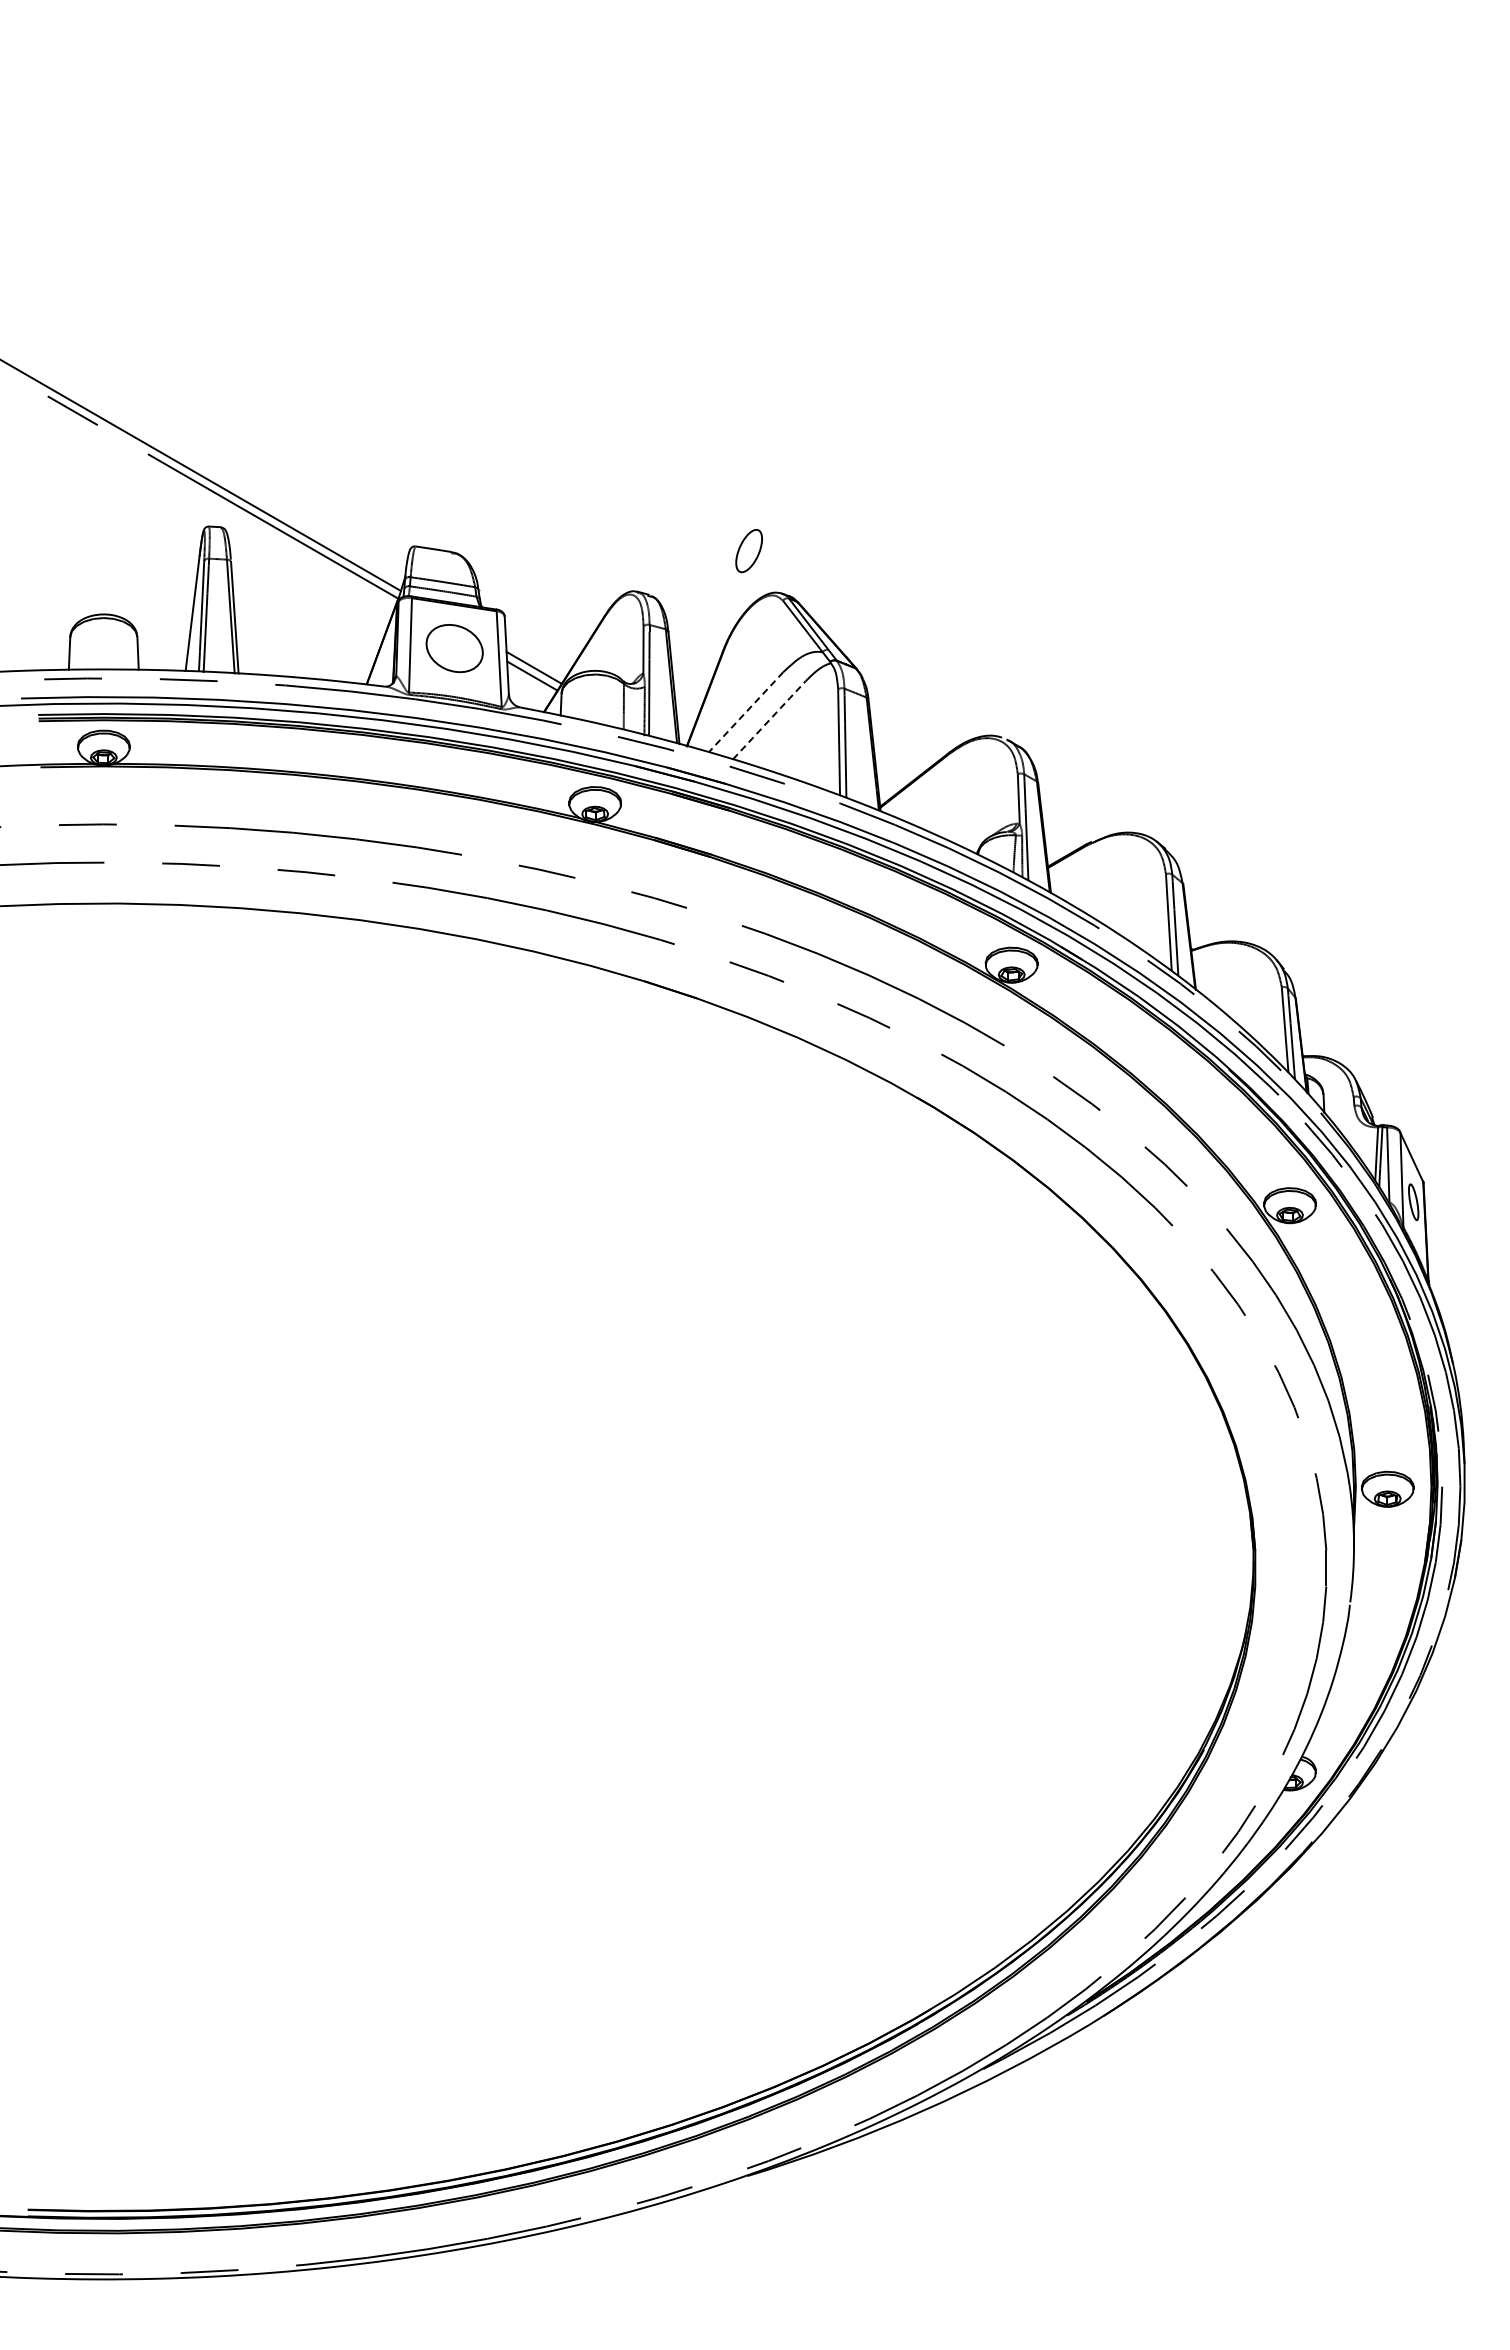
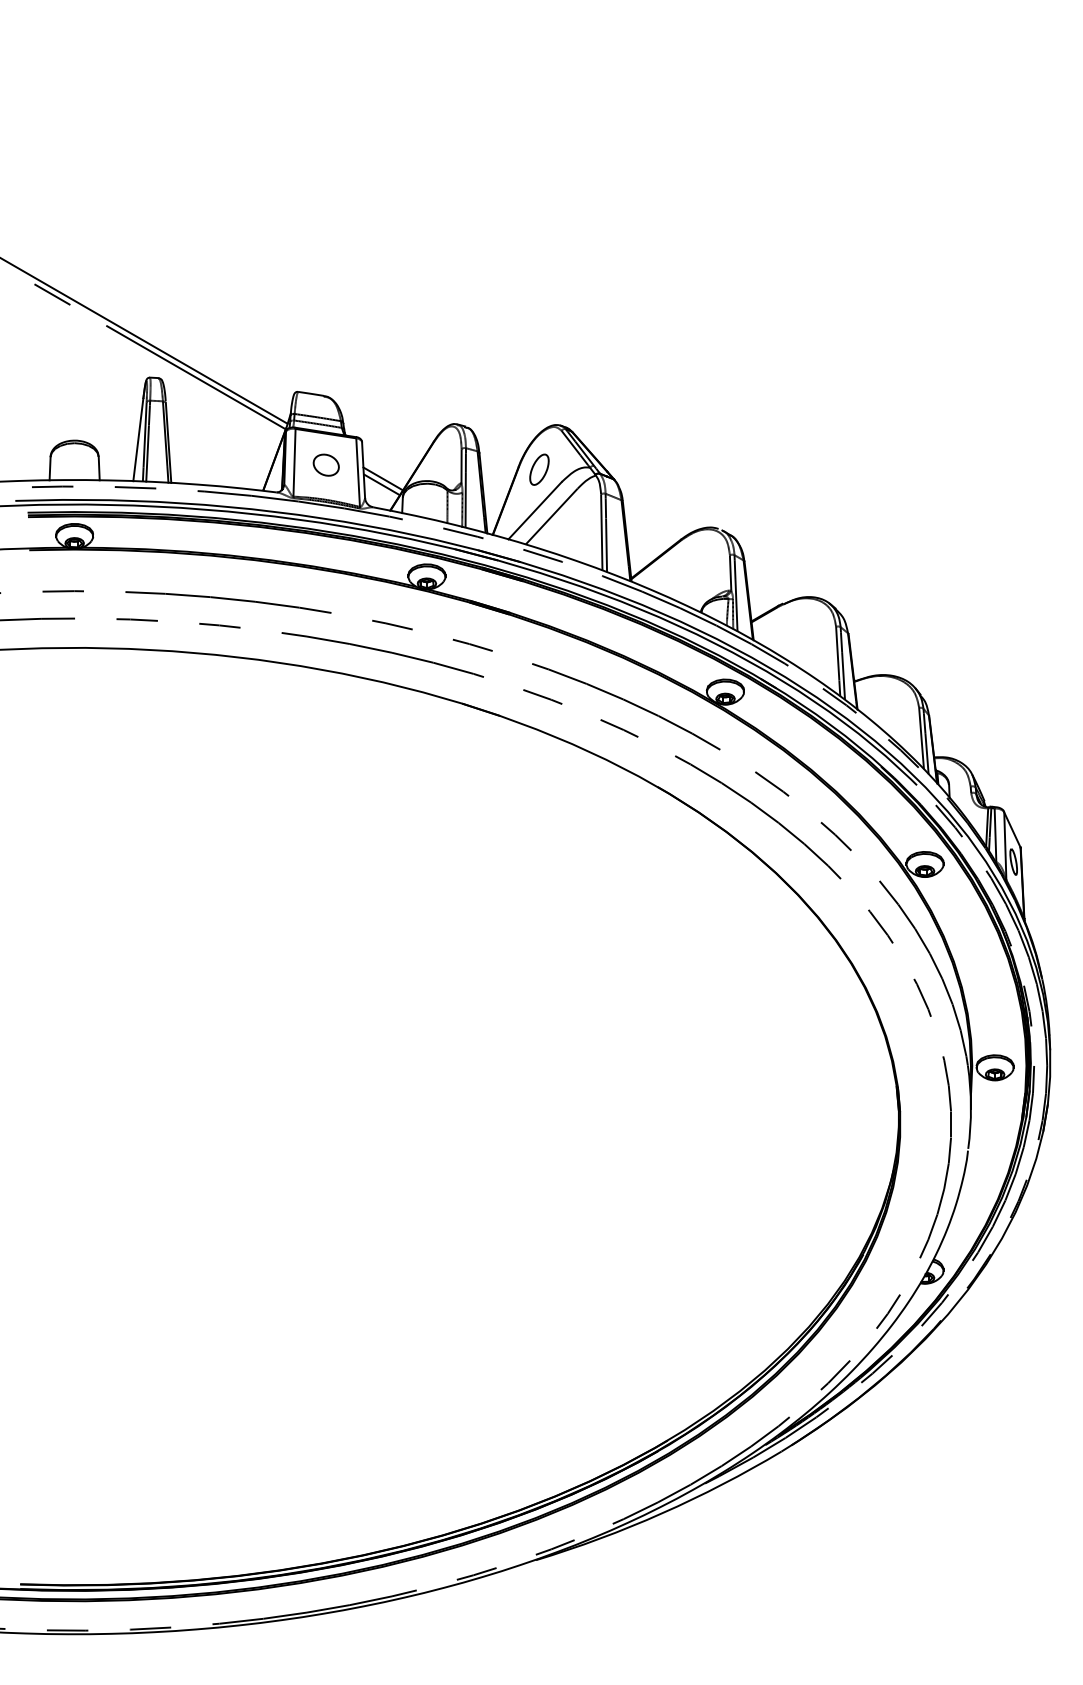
part: (748, 551) -> (538, 470), moved
part: (454, 648) -> (326, 465), size x0.62
line: (746, 712) -> (535, 510), dashed -> solid
line: (770, 719) -> (552, 515), dashed -> solid

